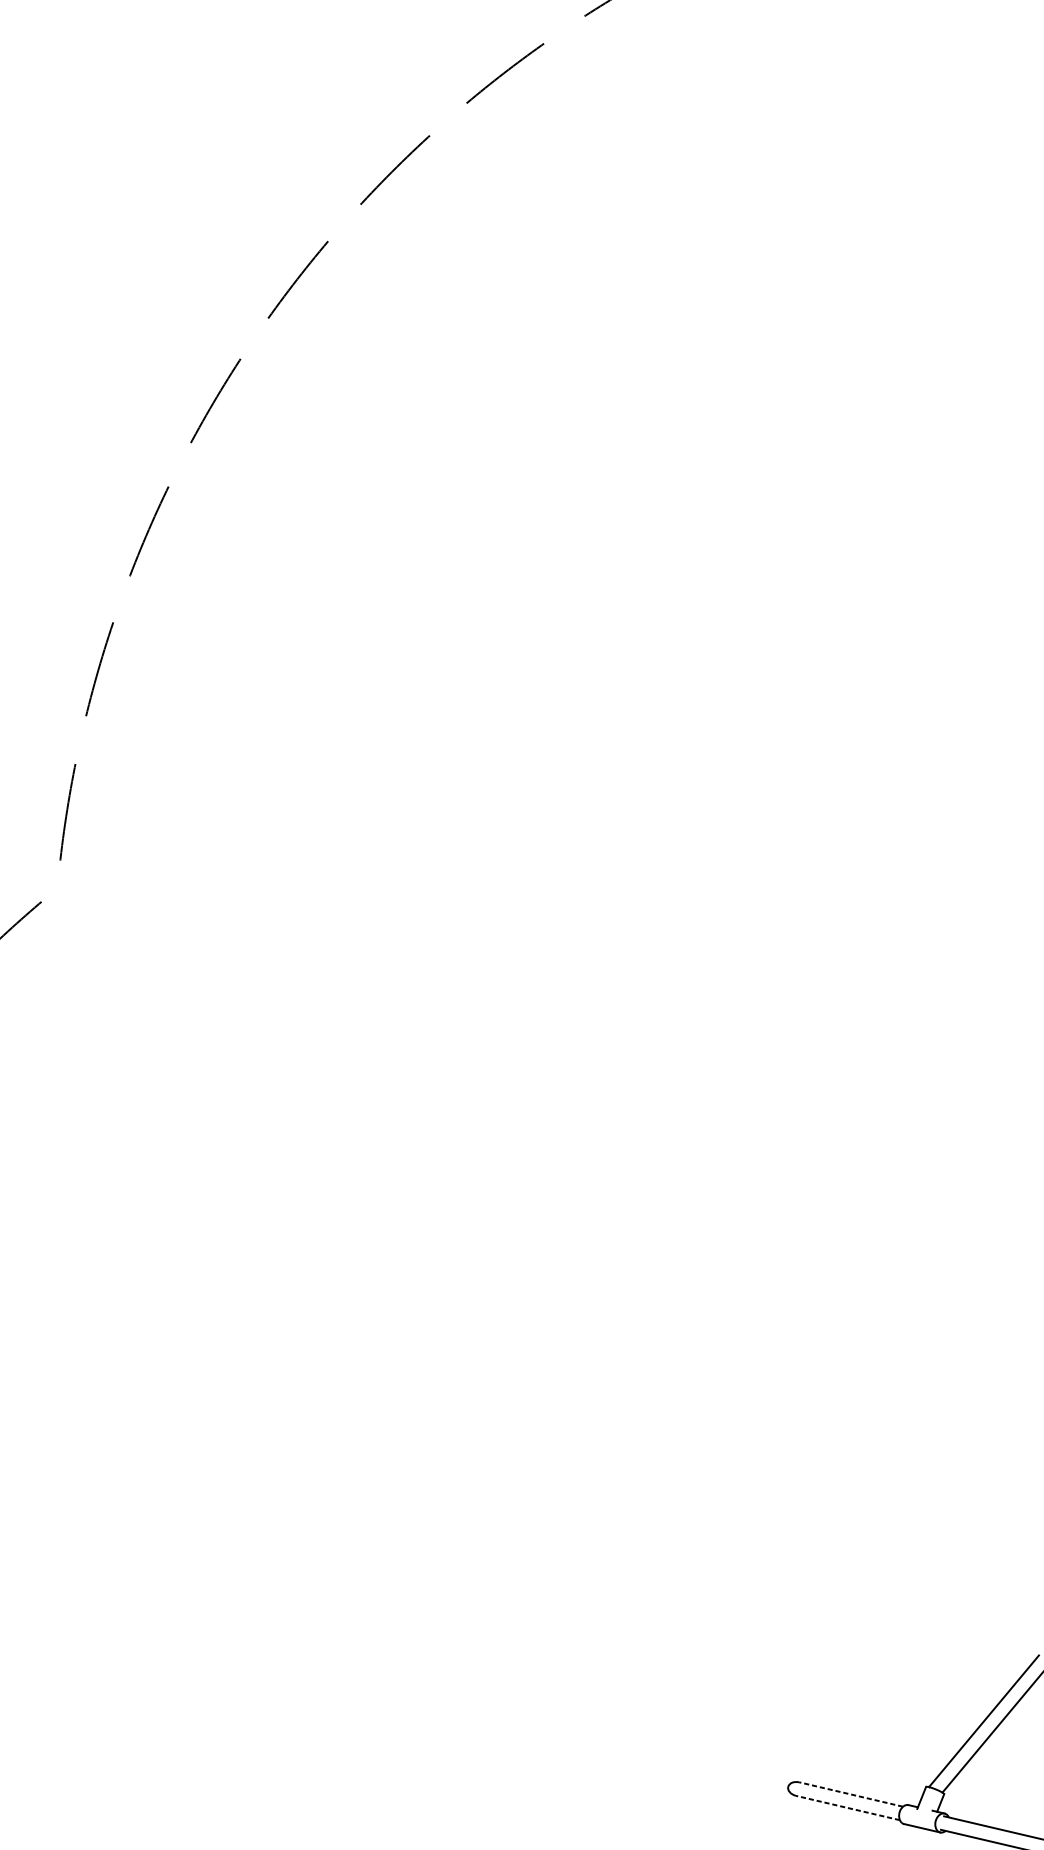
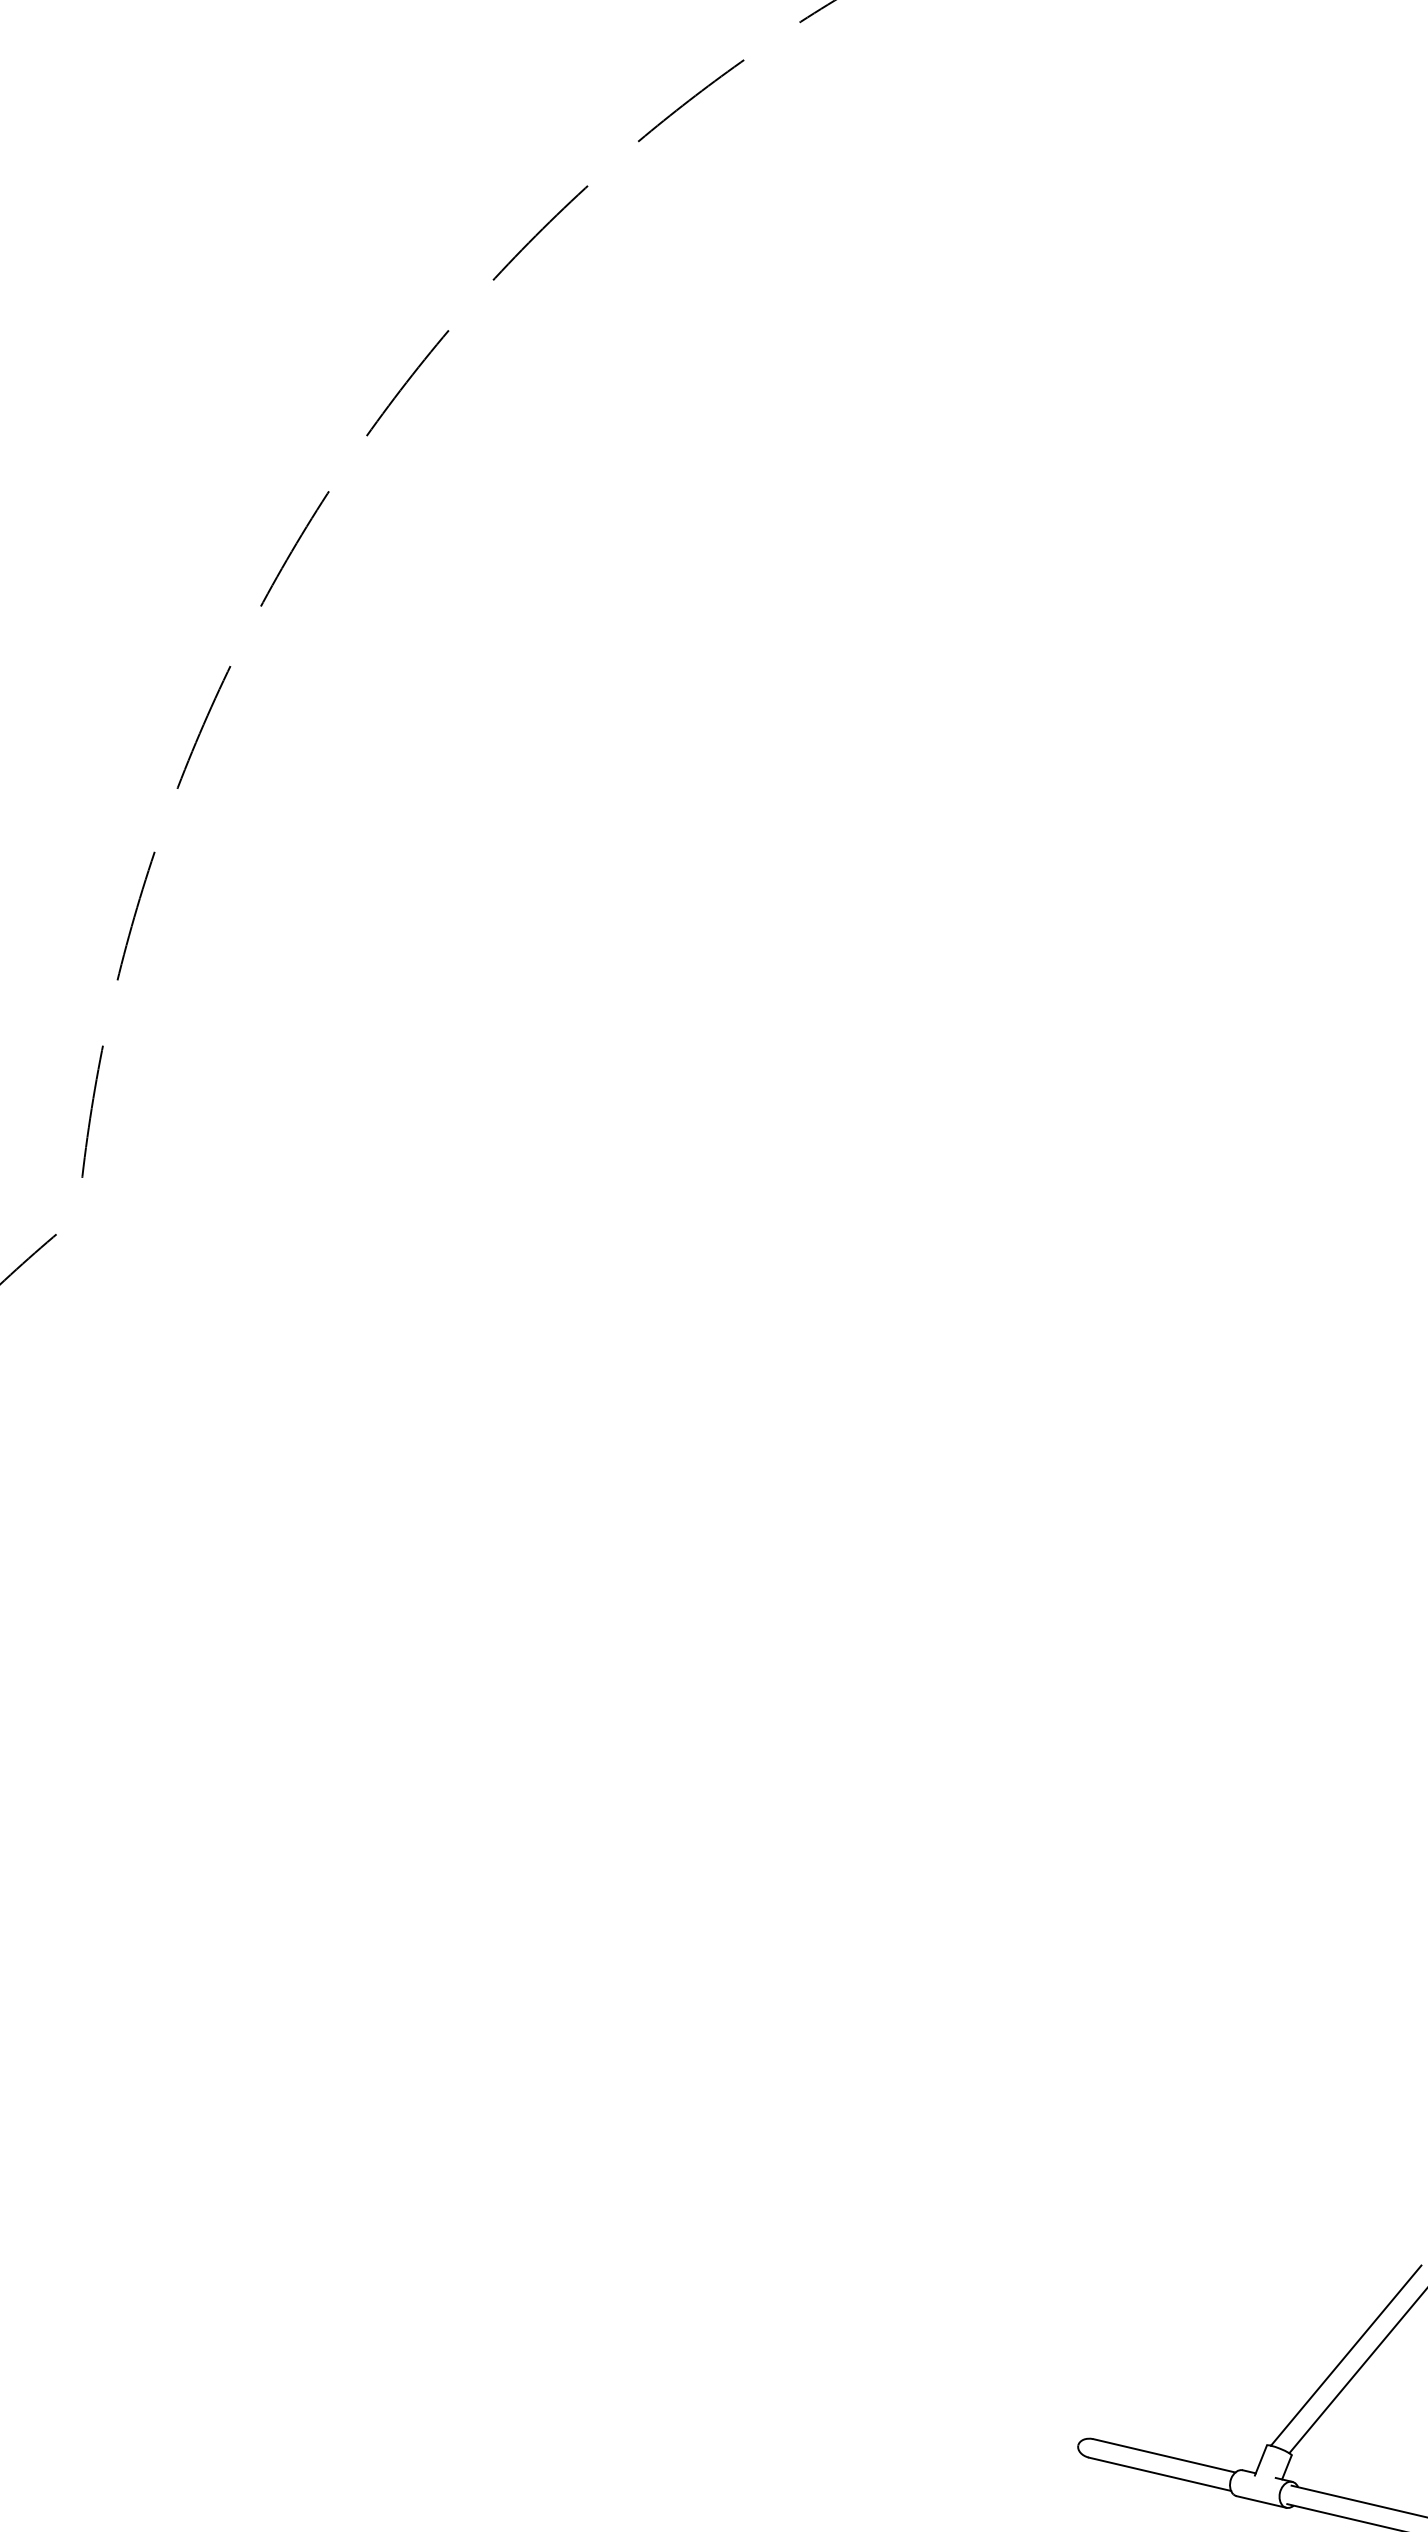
line: (850, 1794) -> (1163, 2455), dashed -> solid
line: (847, 1808) -> (1159, 2474), dashed -> solid

